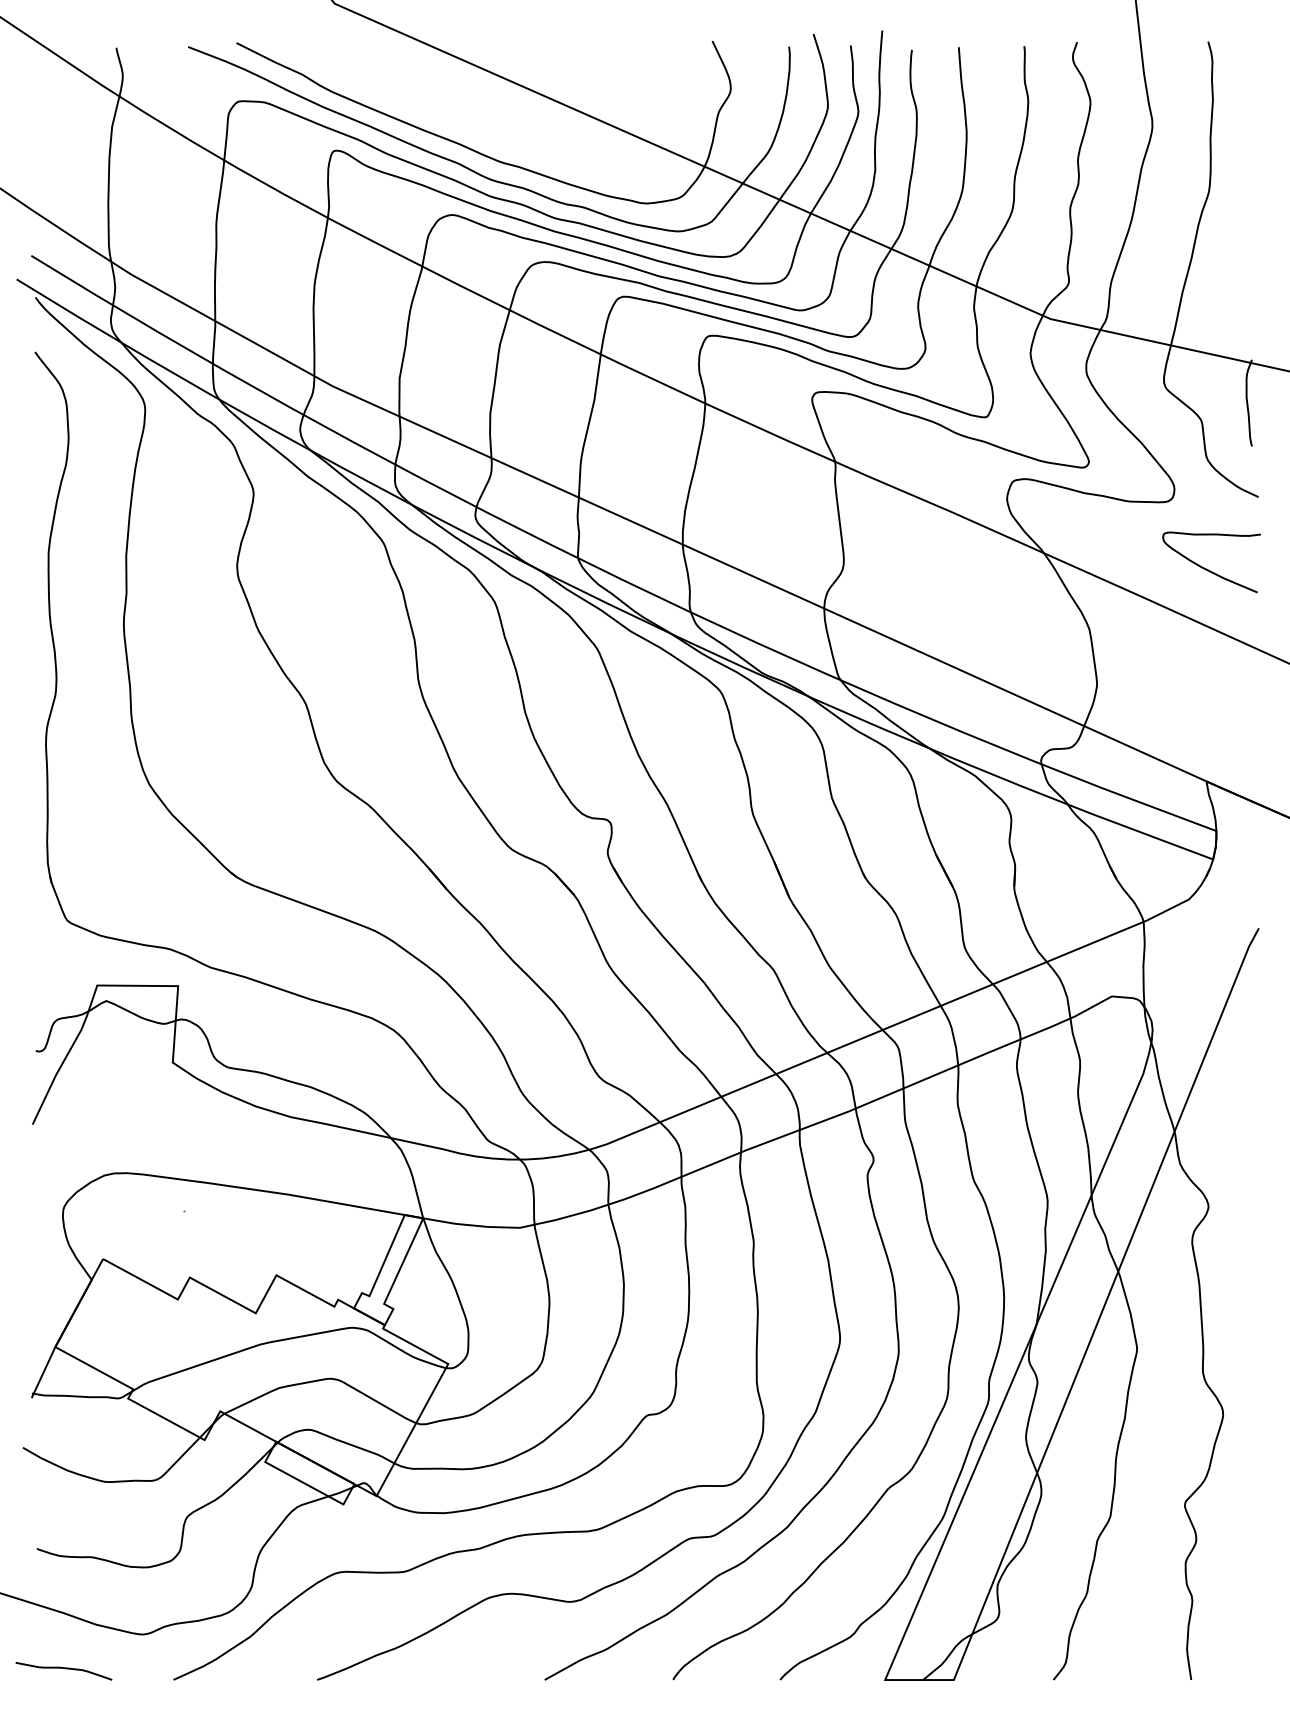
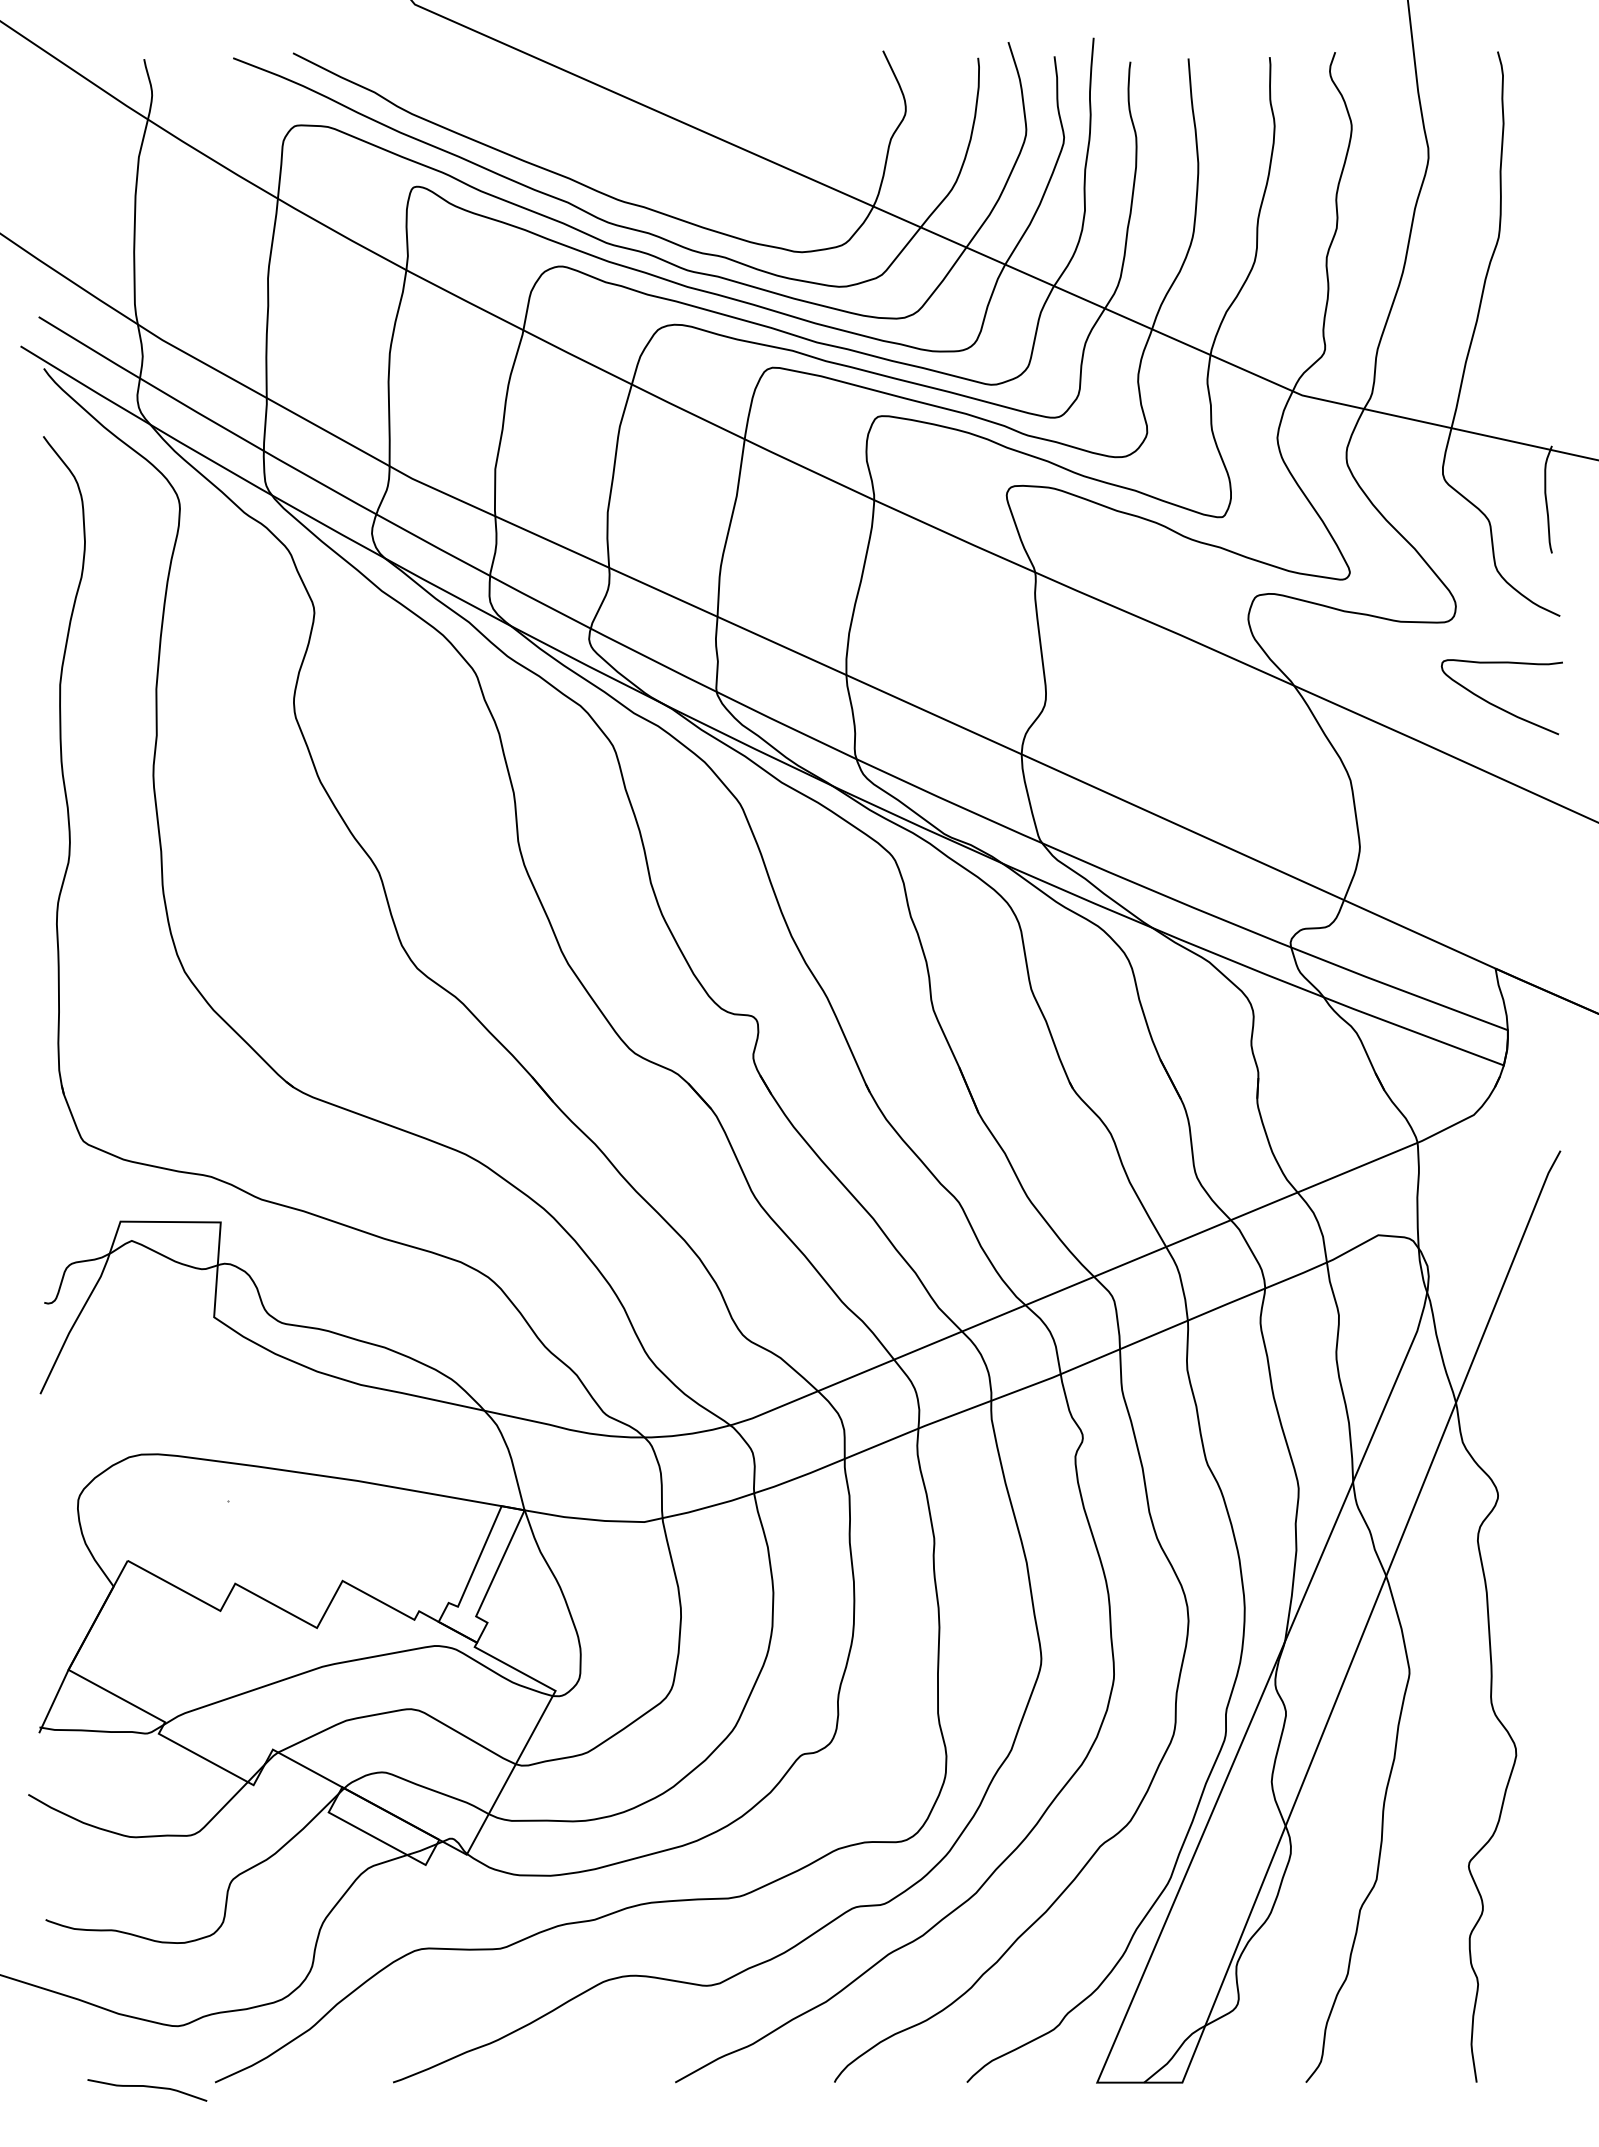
curve: (65, 1669) -> (149, 2088), moved

